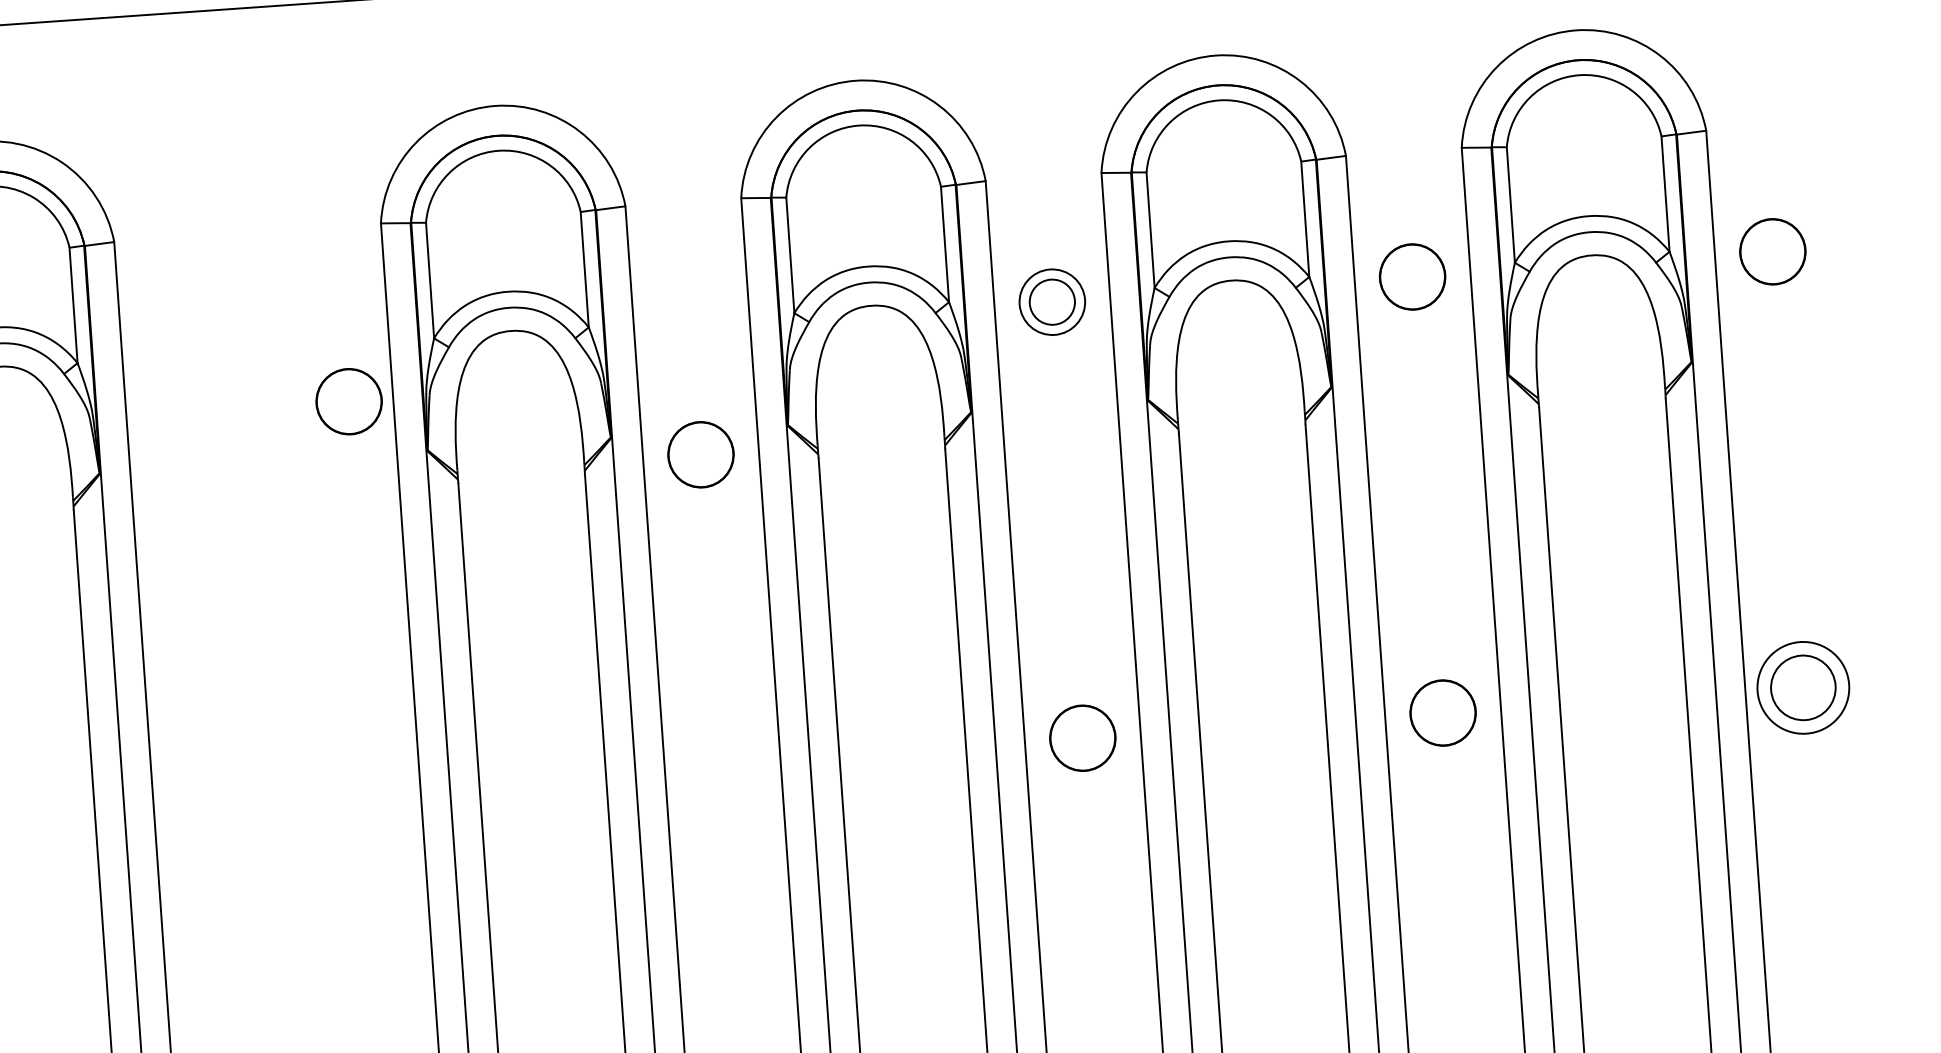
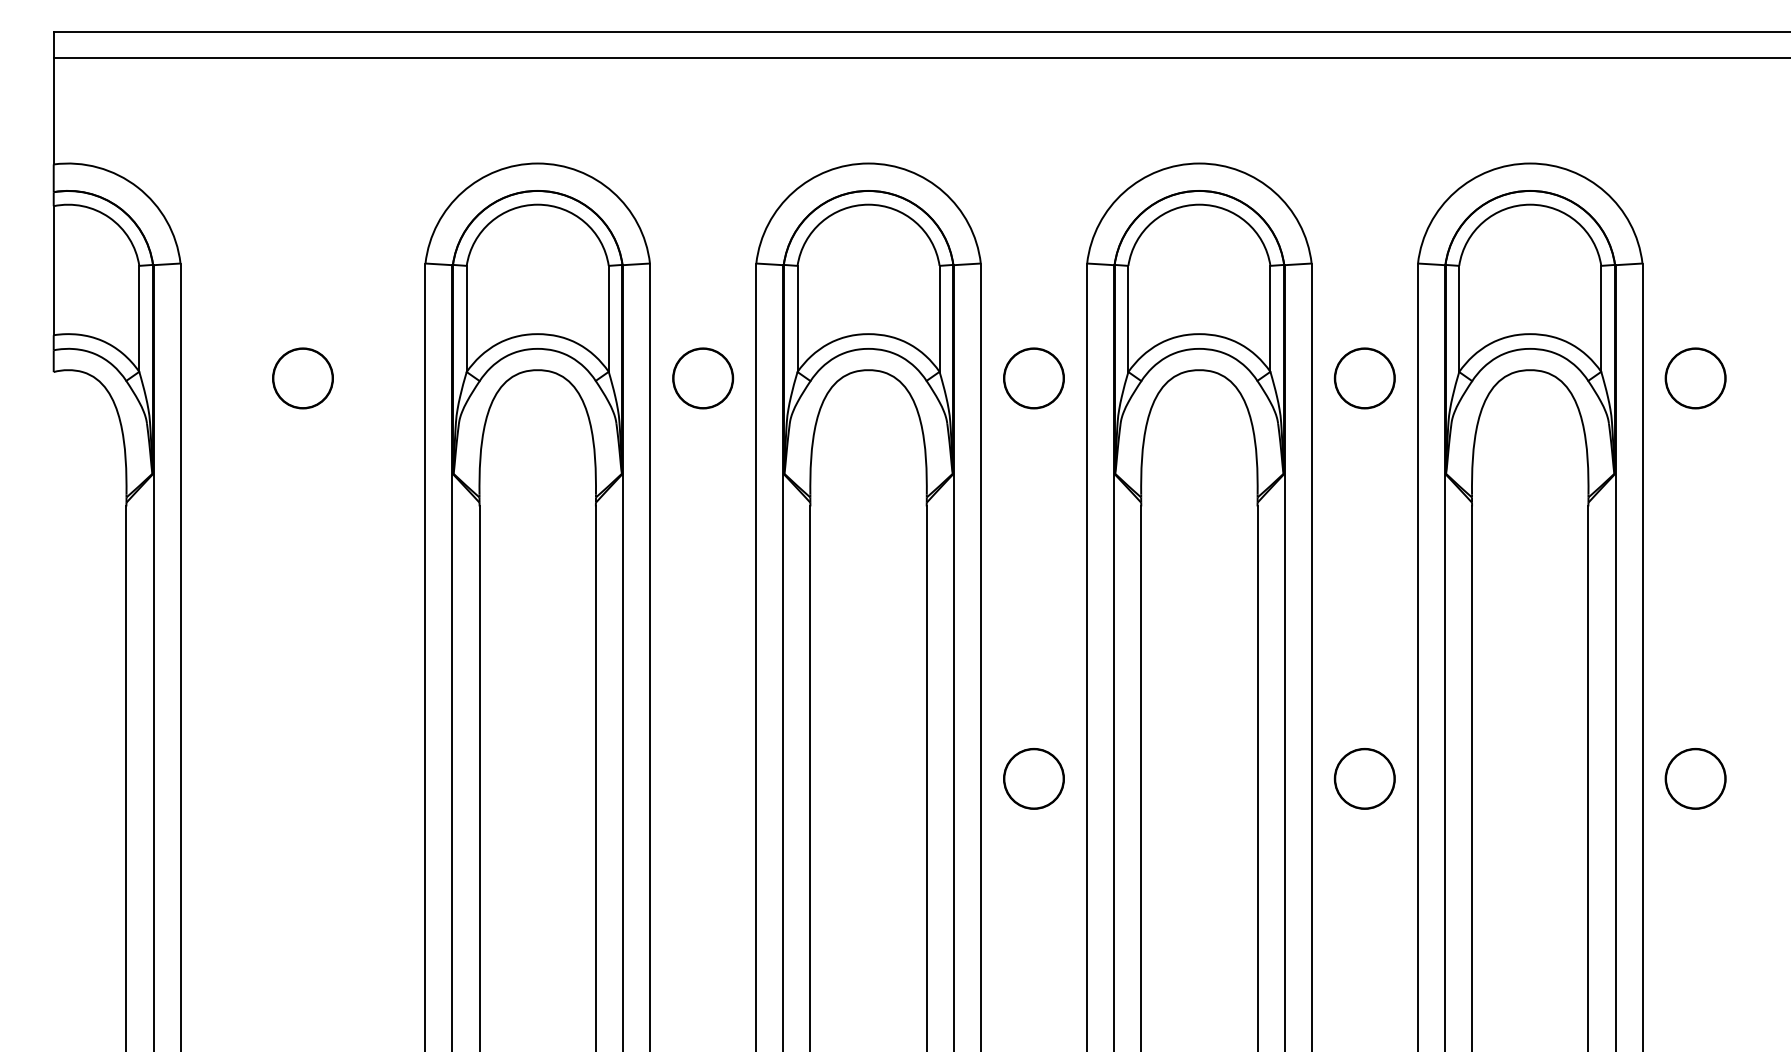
circle: (1051, 302) -> (1033, 378), size x1.43
circle: (348, 401) -> (302, 378), moved
circle: (701, 454) -> (703, 378), moved
circle: (1803, 687) -> (1695, 778), size x0.71

